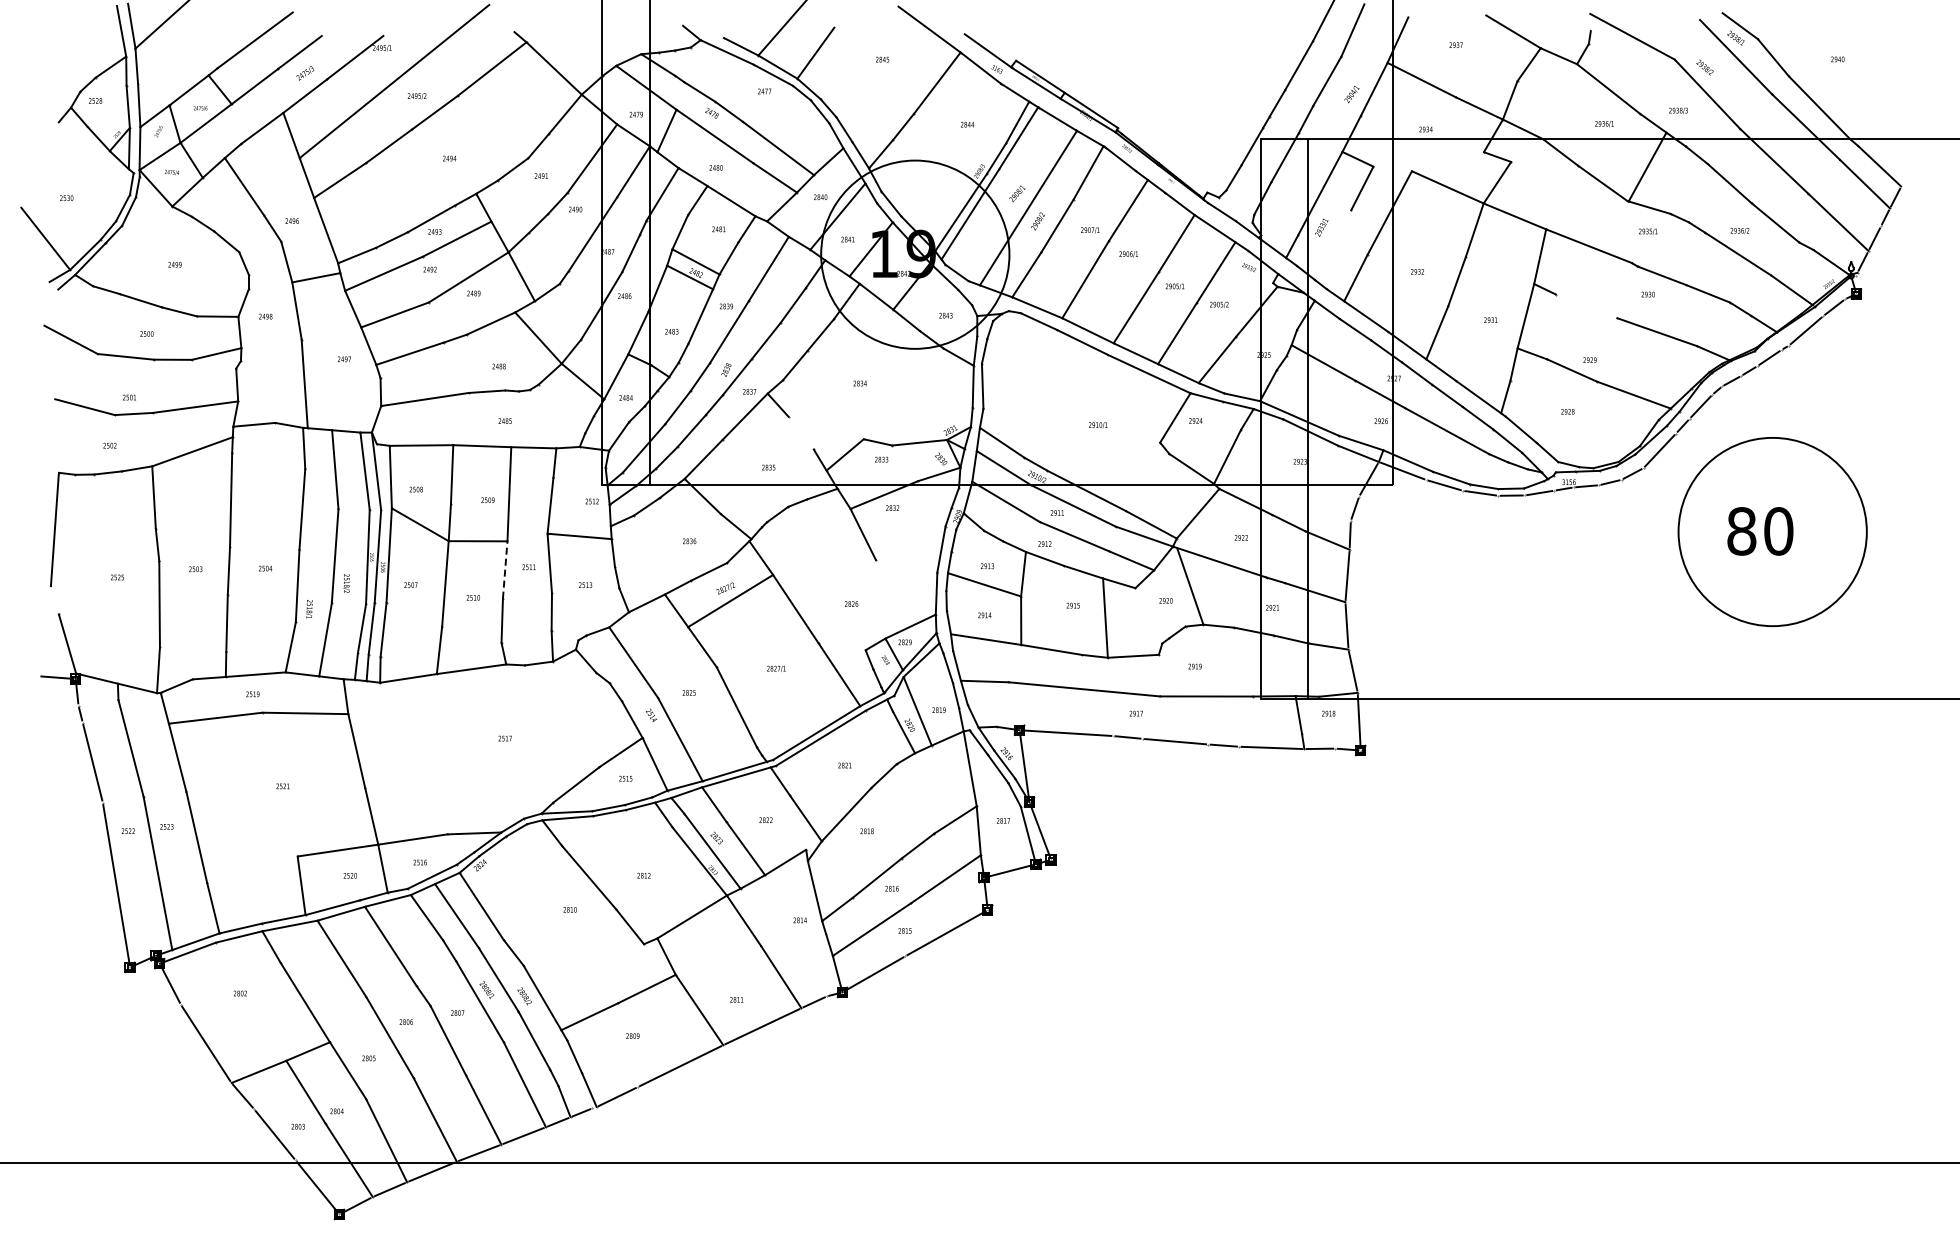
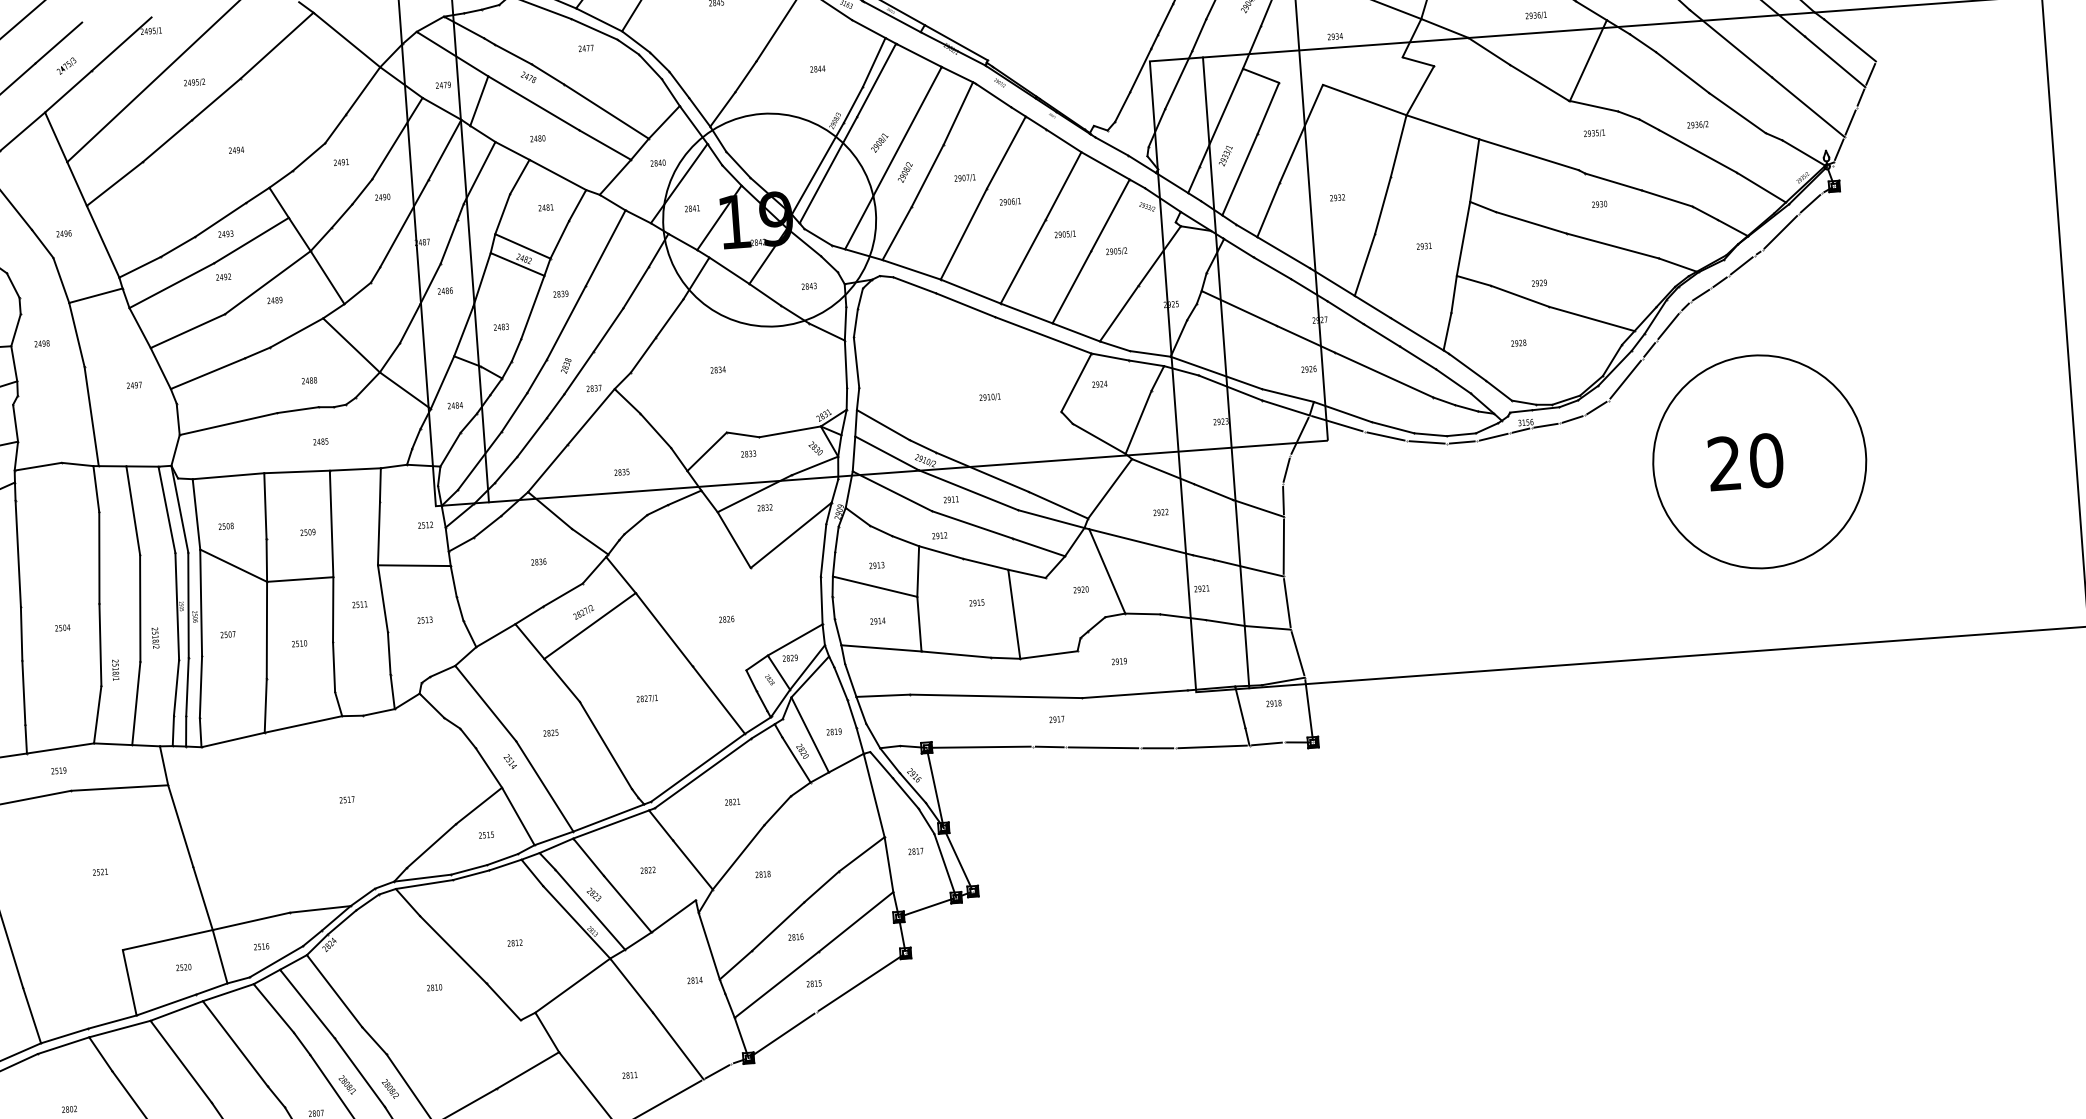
line: (1332, 244) -> (1239, 174), added
line: (1586, 306) -> (1531, 222), added
line: (800, 433) -> (654, 431), added
text: (1741, 531) -> (1724, 463), 80 -> 20
line: (913, 534) -> (790, 535), added
line: (505, 570) -> (333, 610), dashed -> solid

